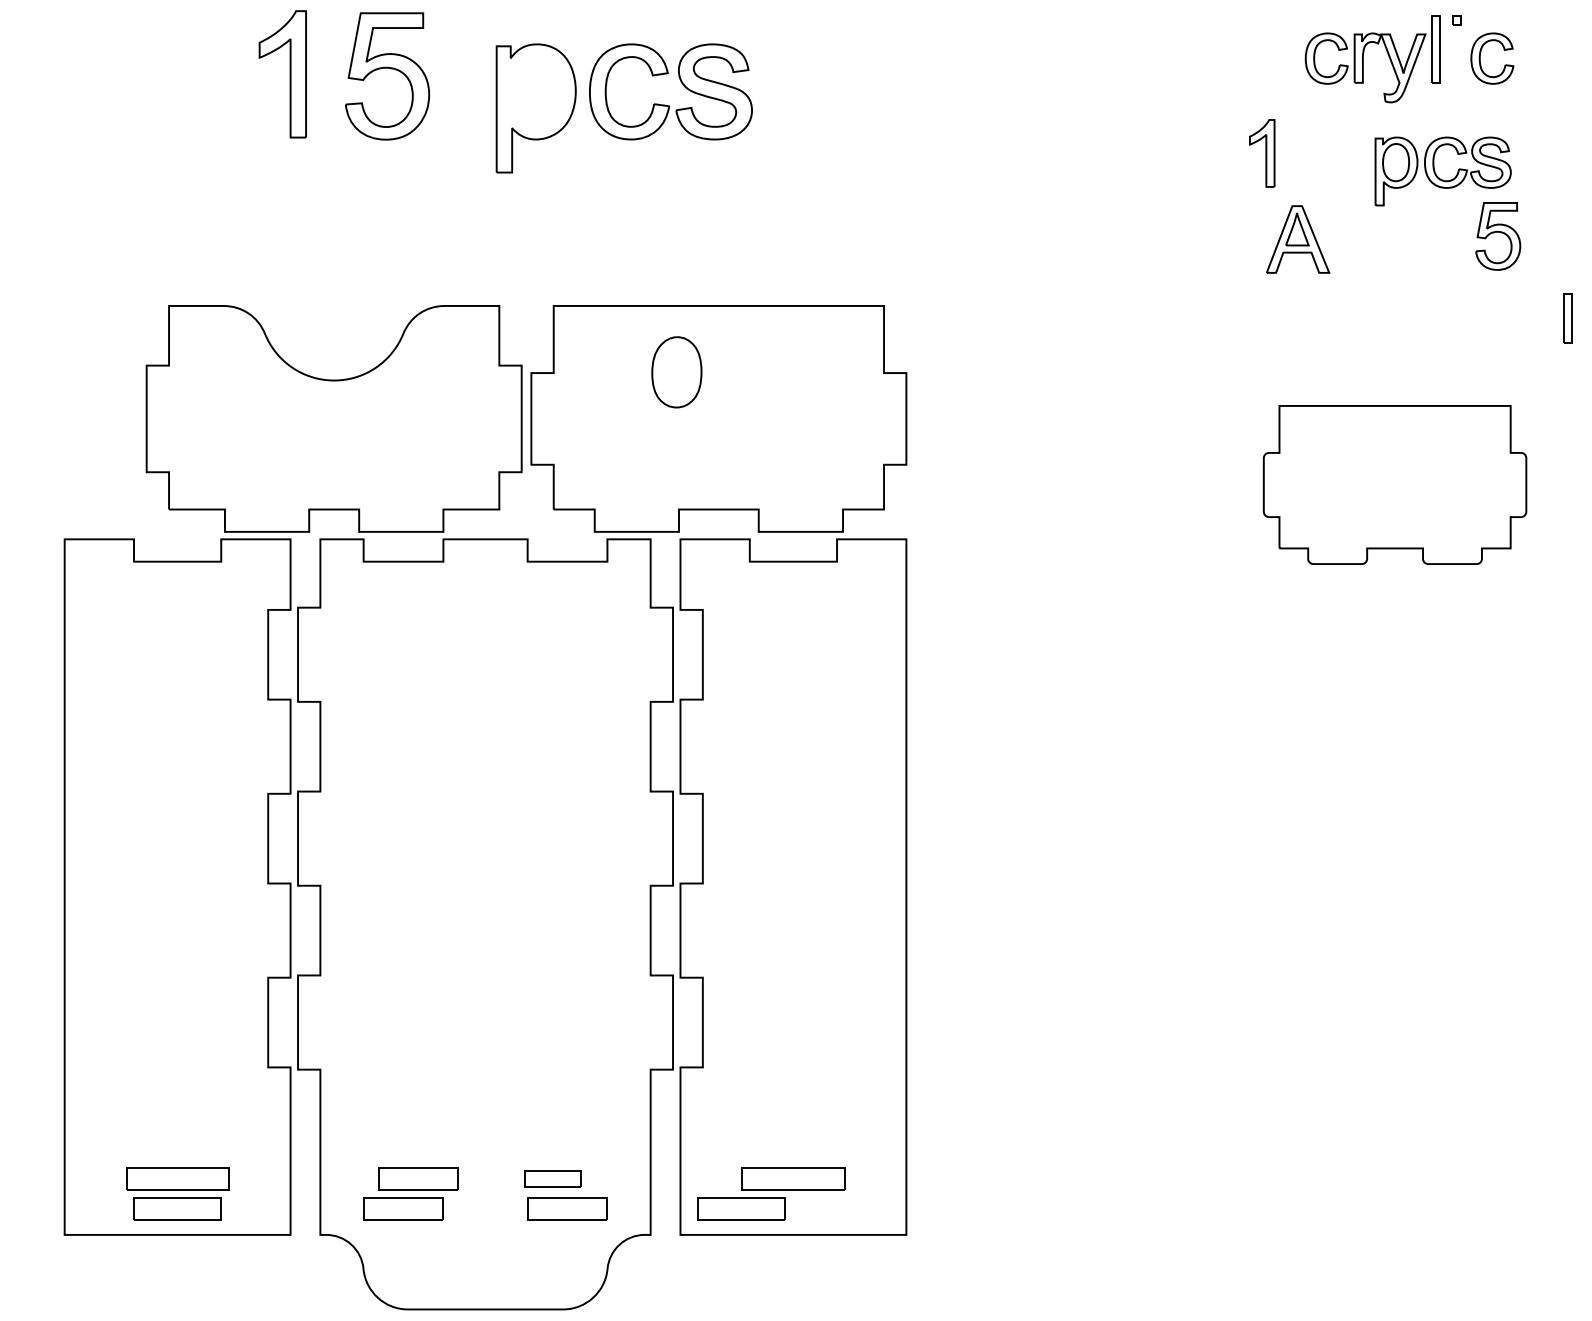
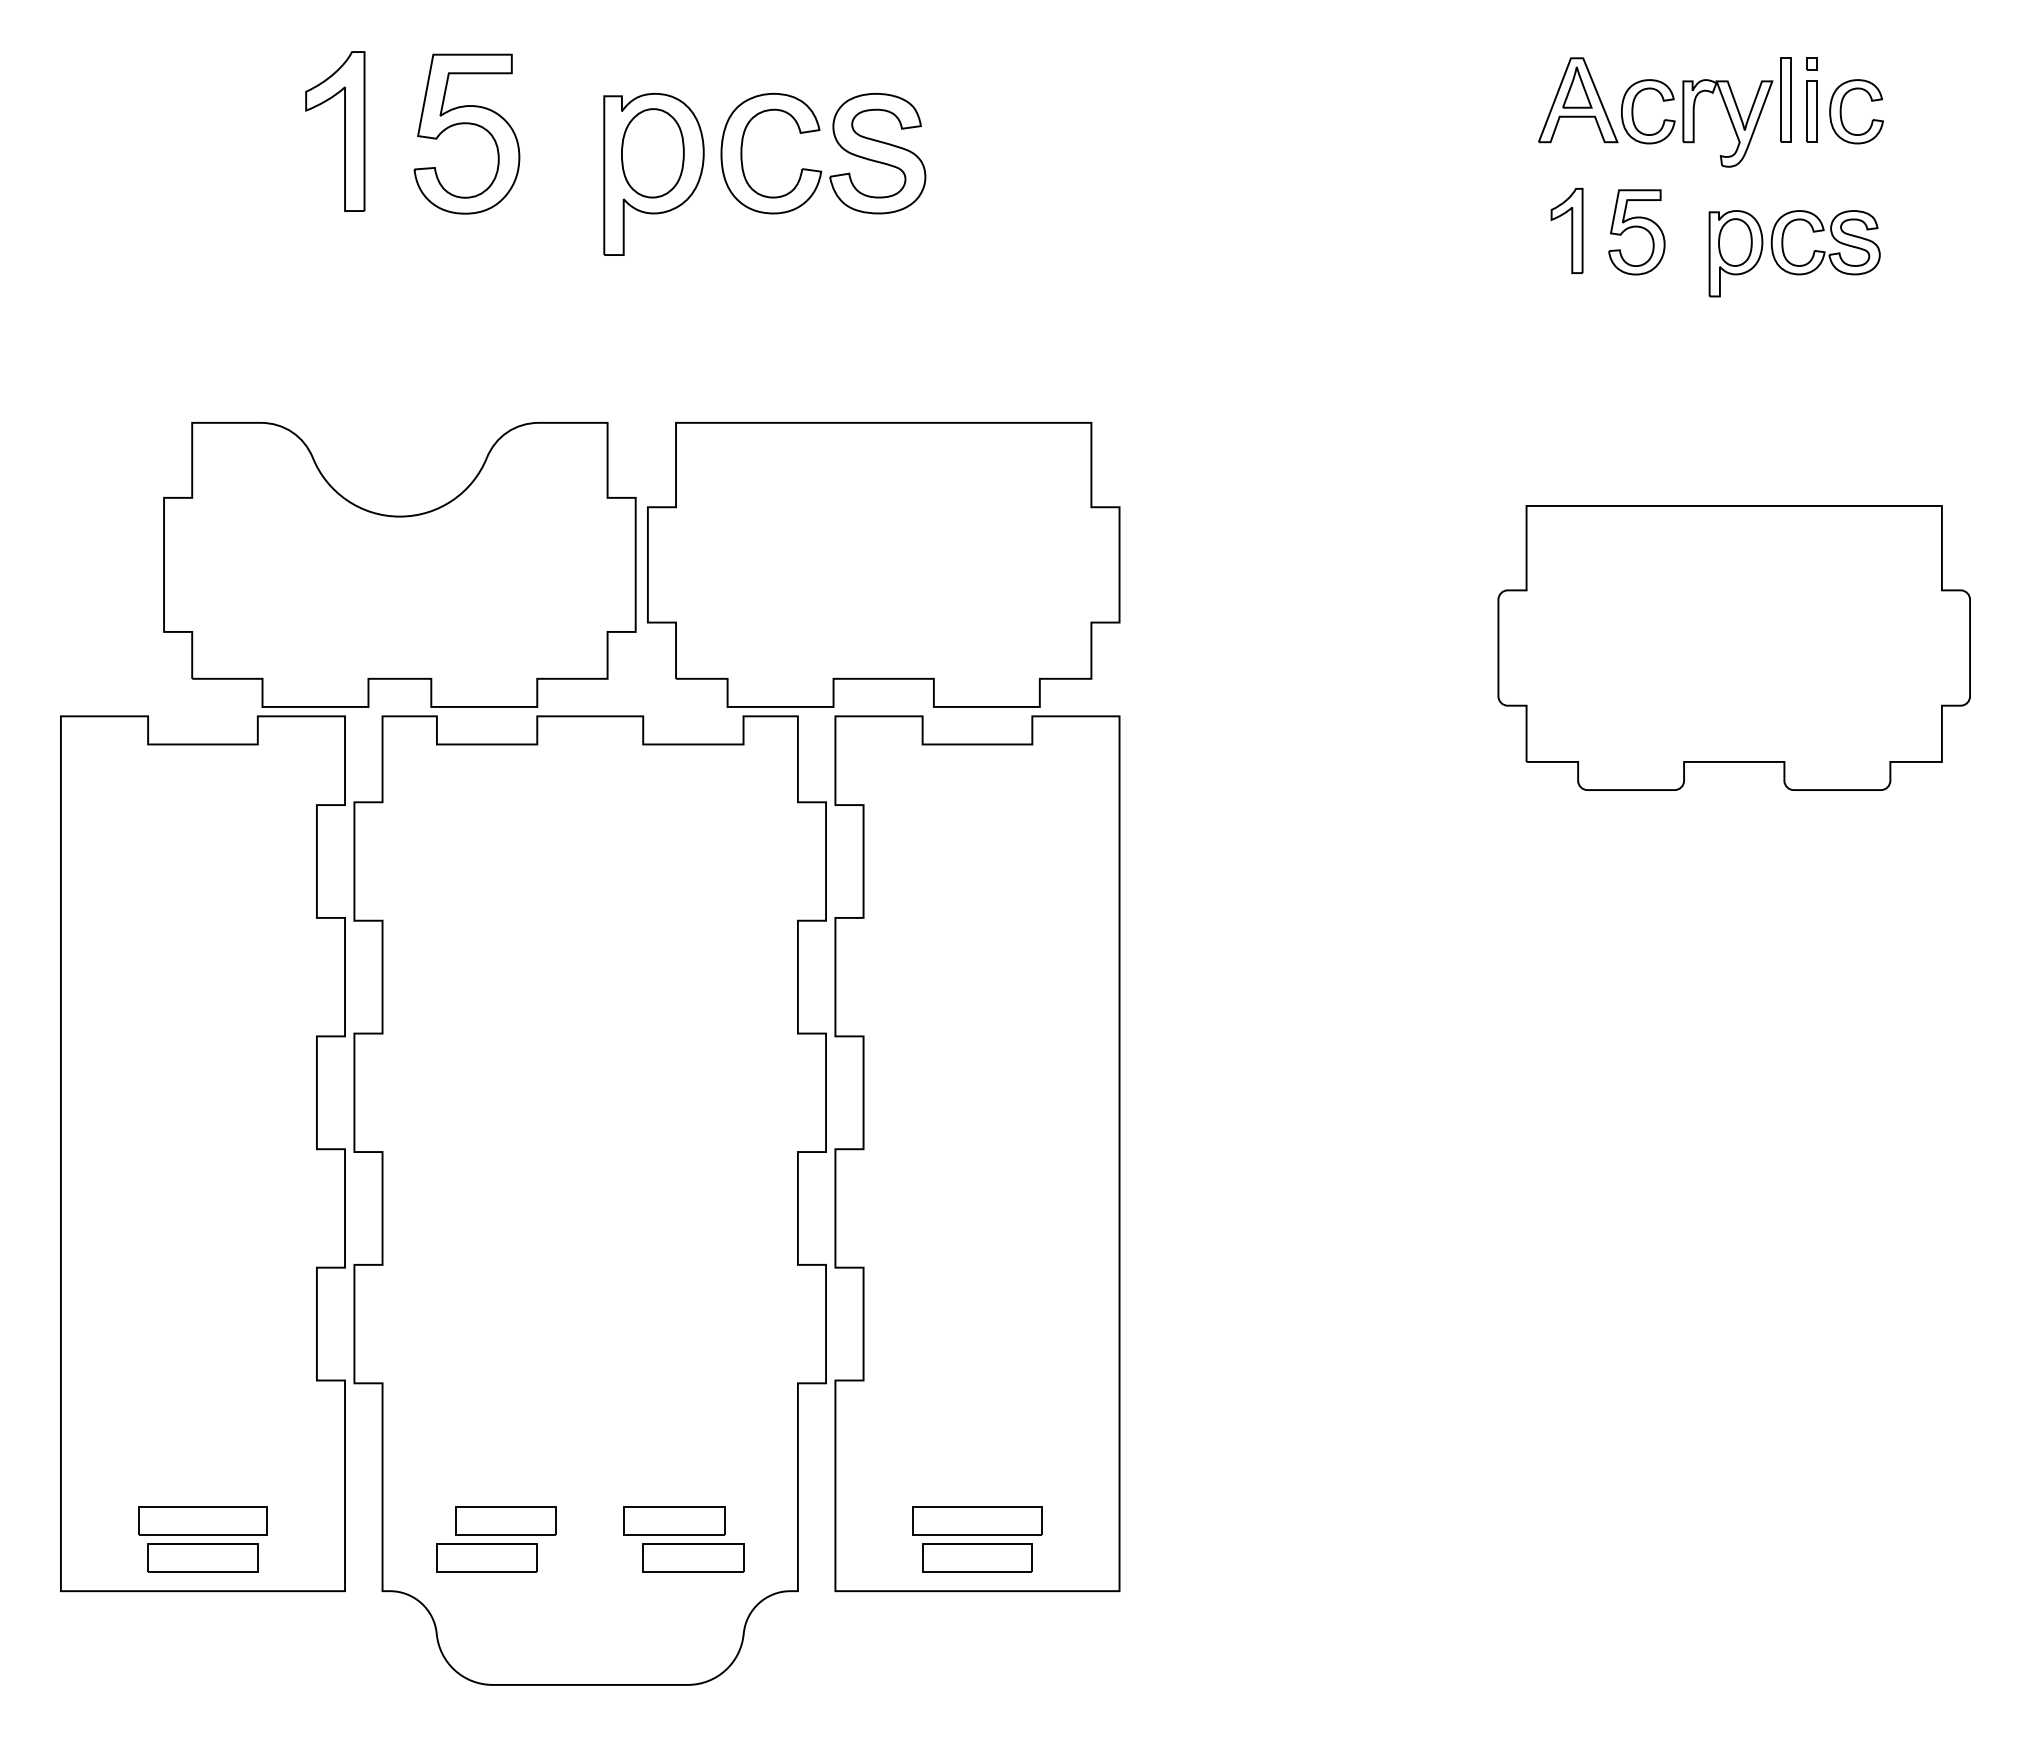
part: (1497, 236) -> (1636, 232), moved
part: (1298, 239) -> (1578, 100), moved
part: (1567, 318) -> (1811, 111), moved
part: (676, 372) -> (652, 153), moved
part: (1394, 484) -> (1733, 647), size x1.43
part: (552, 1178) -> (674, 1520), size x1.43
part: (741, 1208) -> (977, 1557), moved

